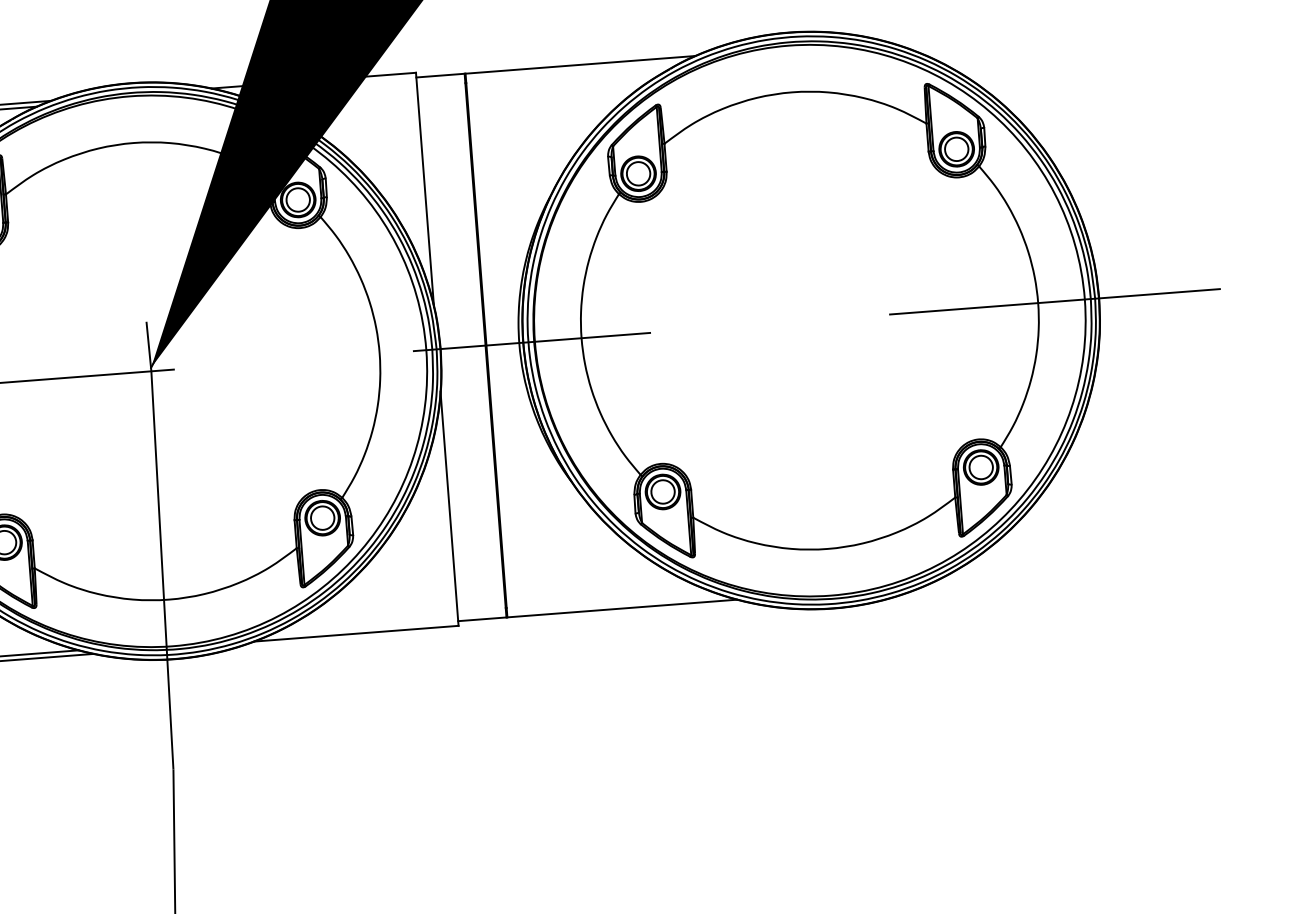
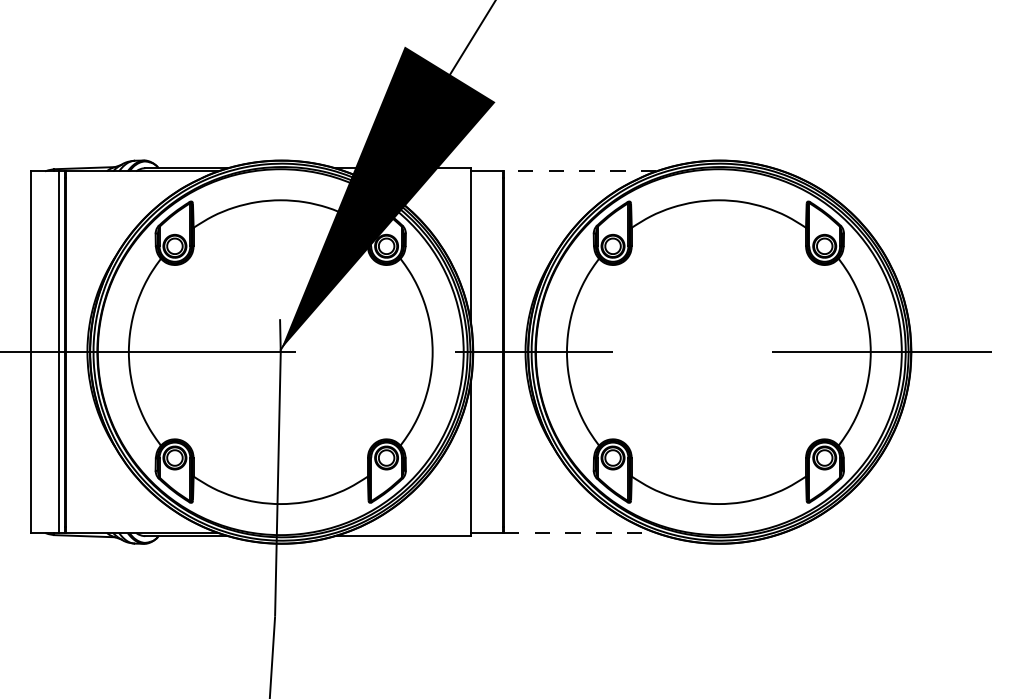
line: (579, 65) -> (579, 171), solid -> dashed
line: (622, 609) -> (580, 533), solid -> dashed

